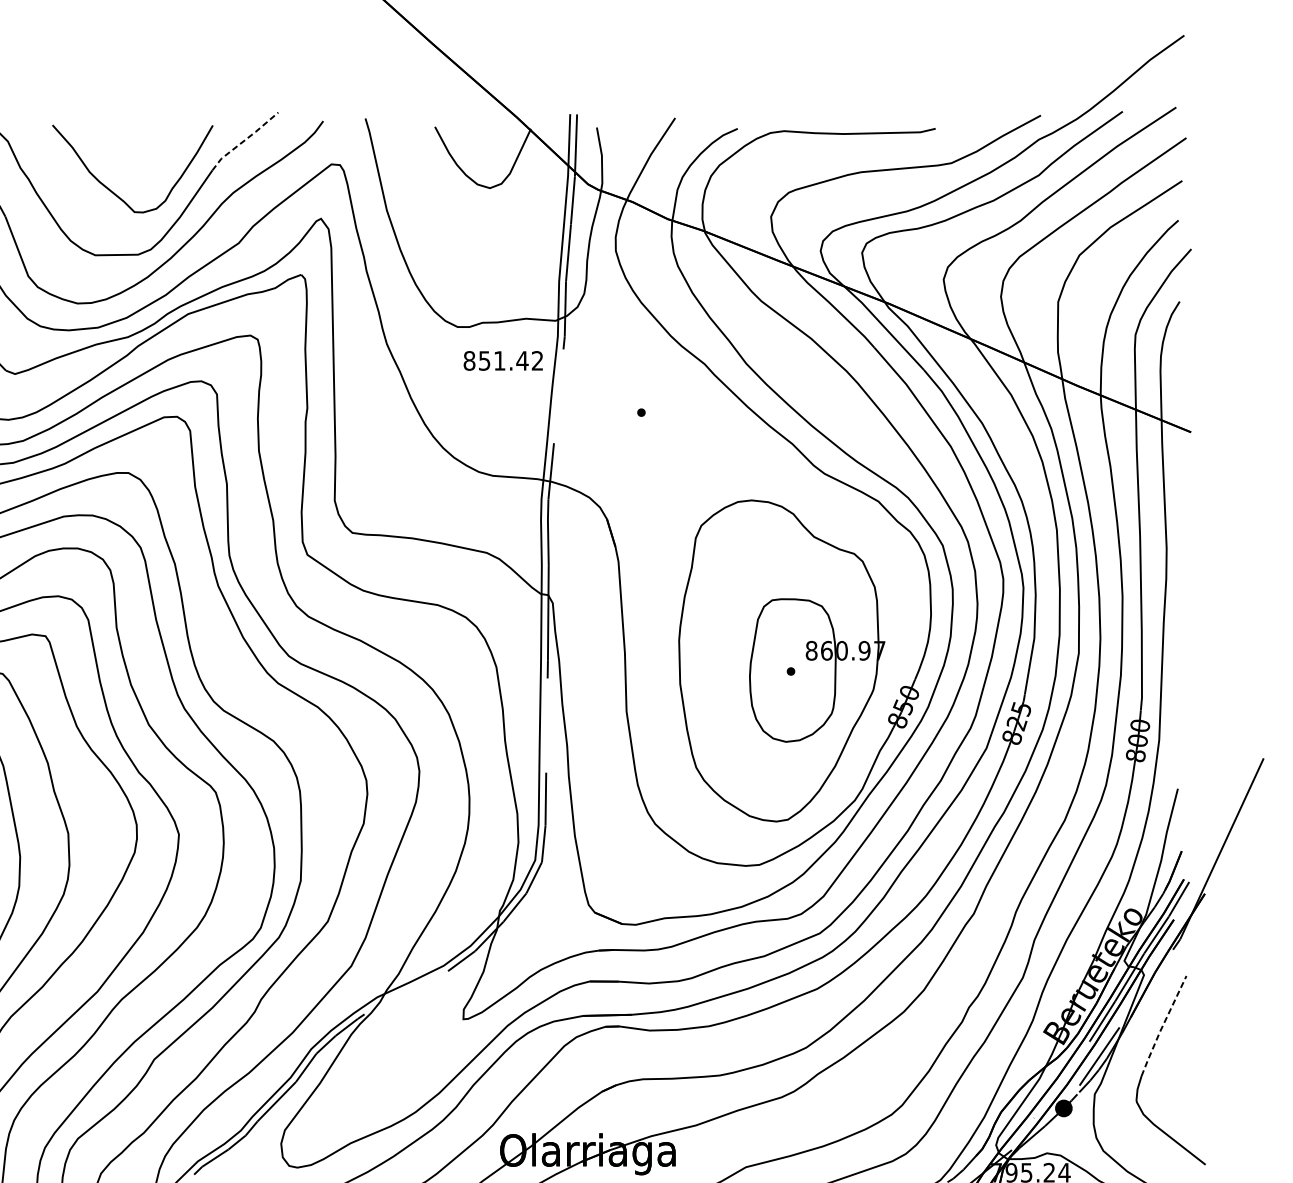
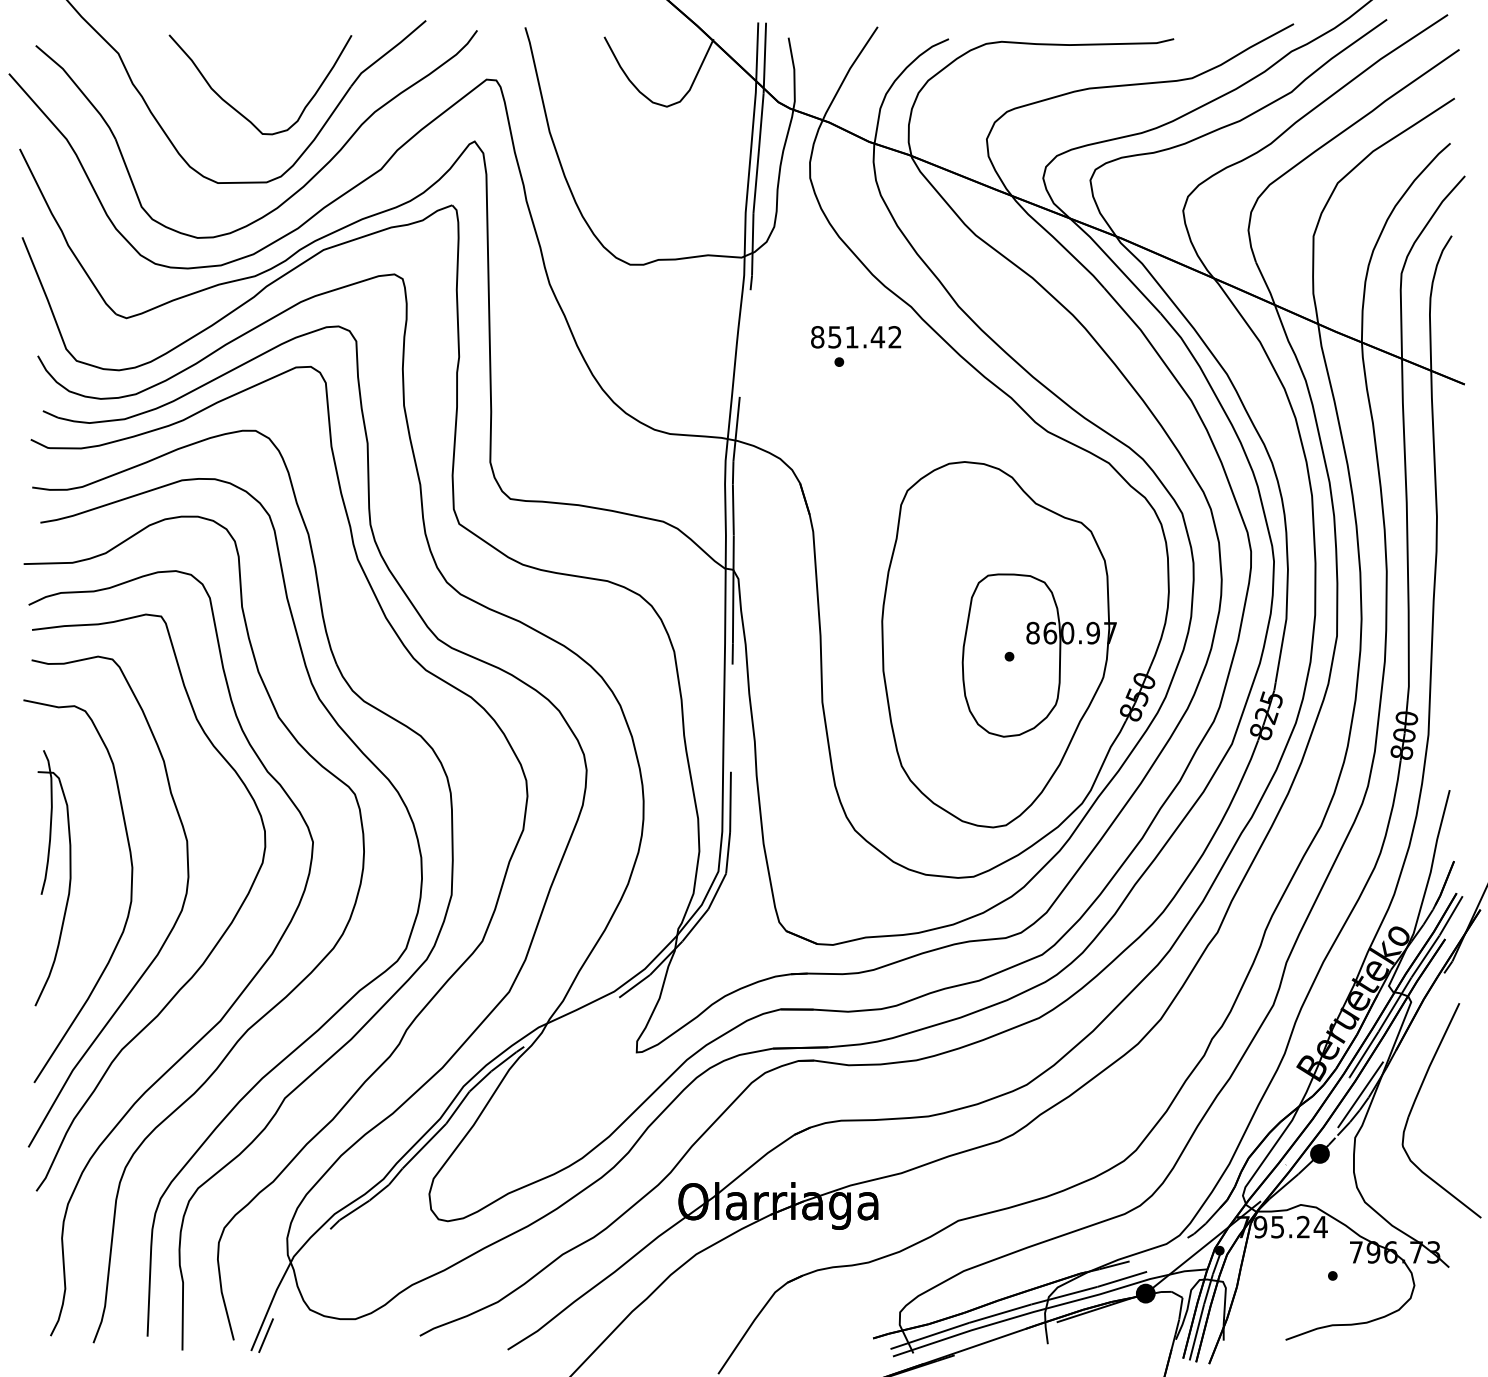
line: (245, 140) -> (388, 52), dashed -> solid
text: (503, 361) -> (856, 337), moved
line: (1162, 1026) -> (1432, 1060), dashed -> solid

